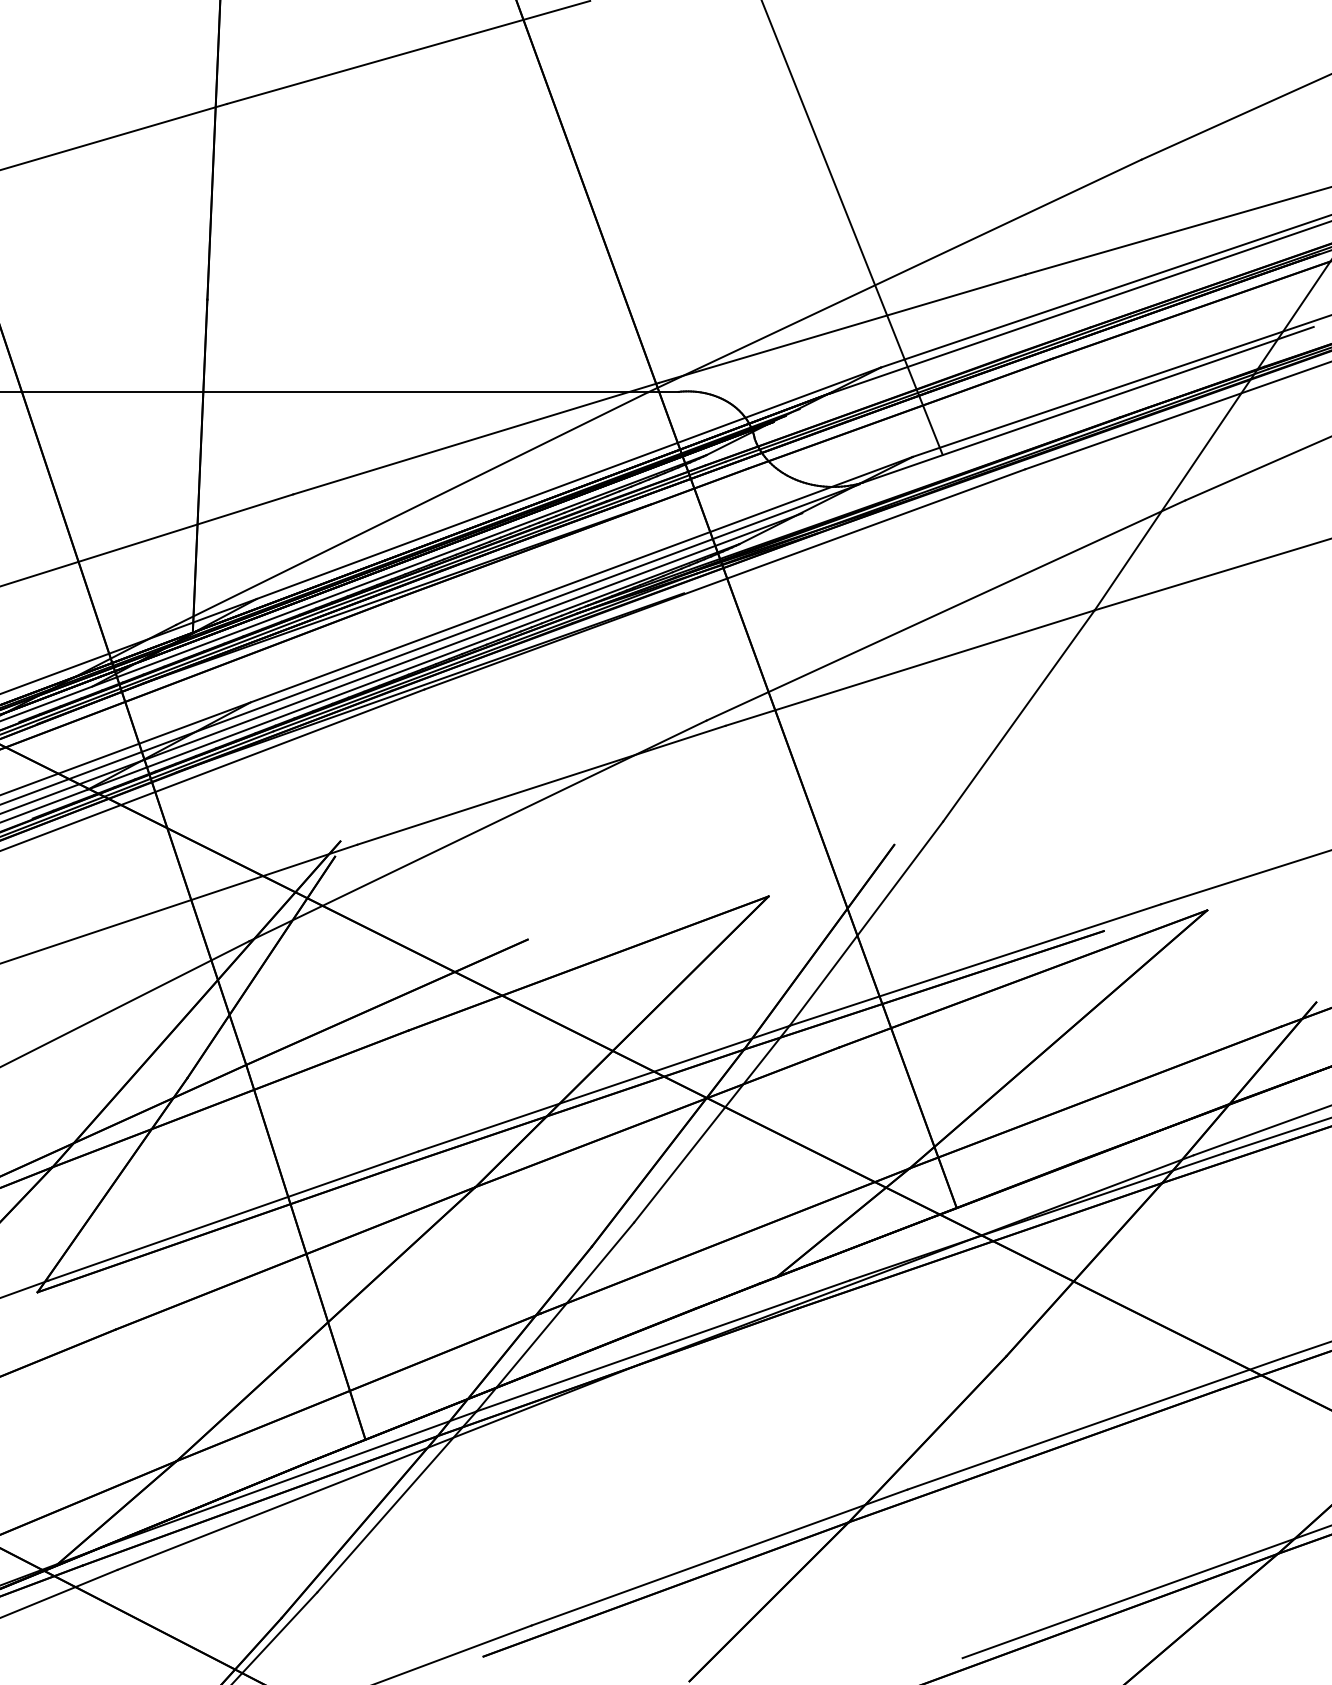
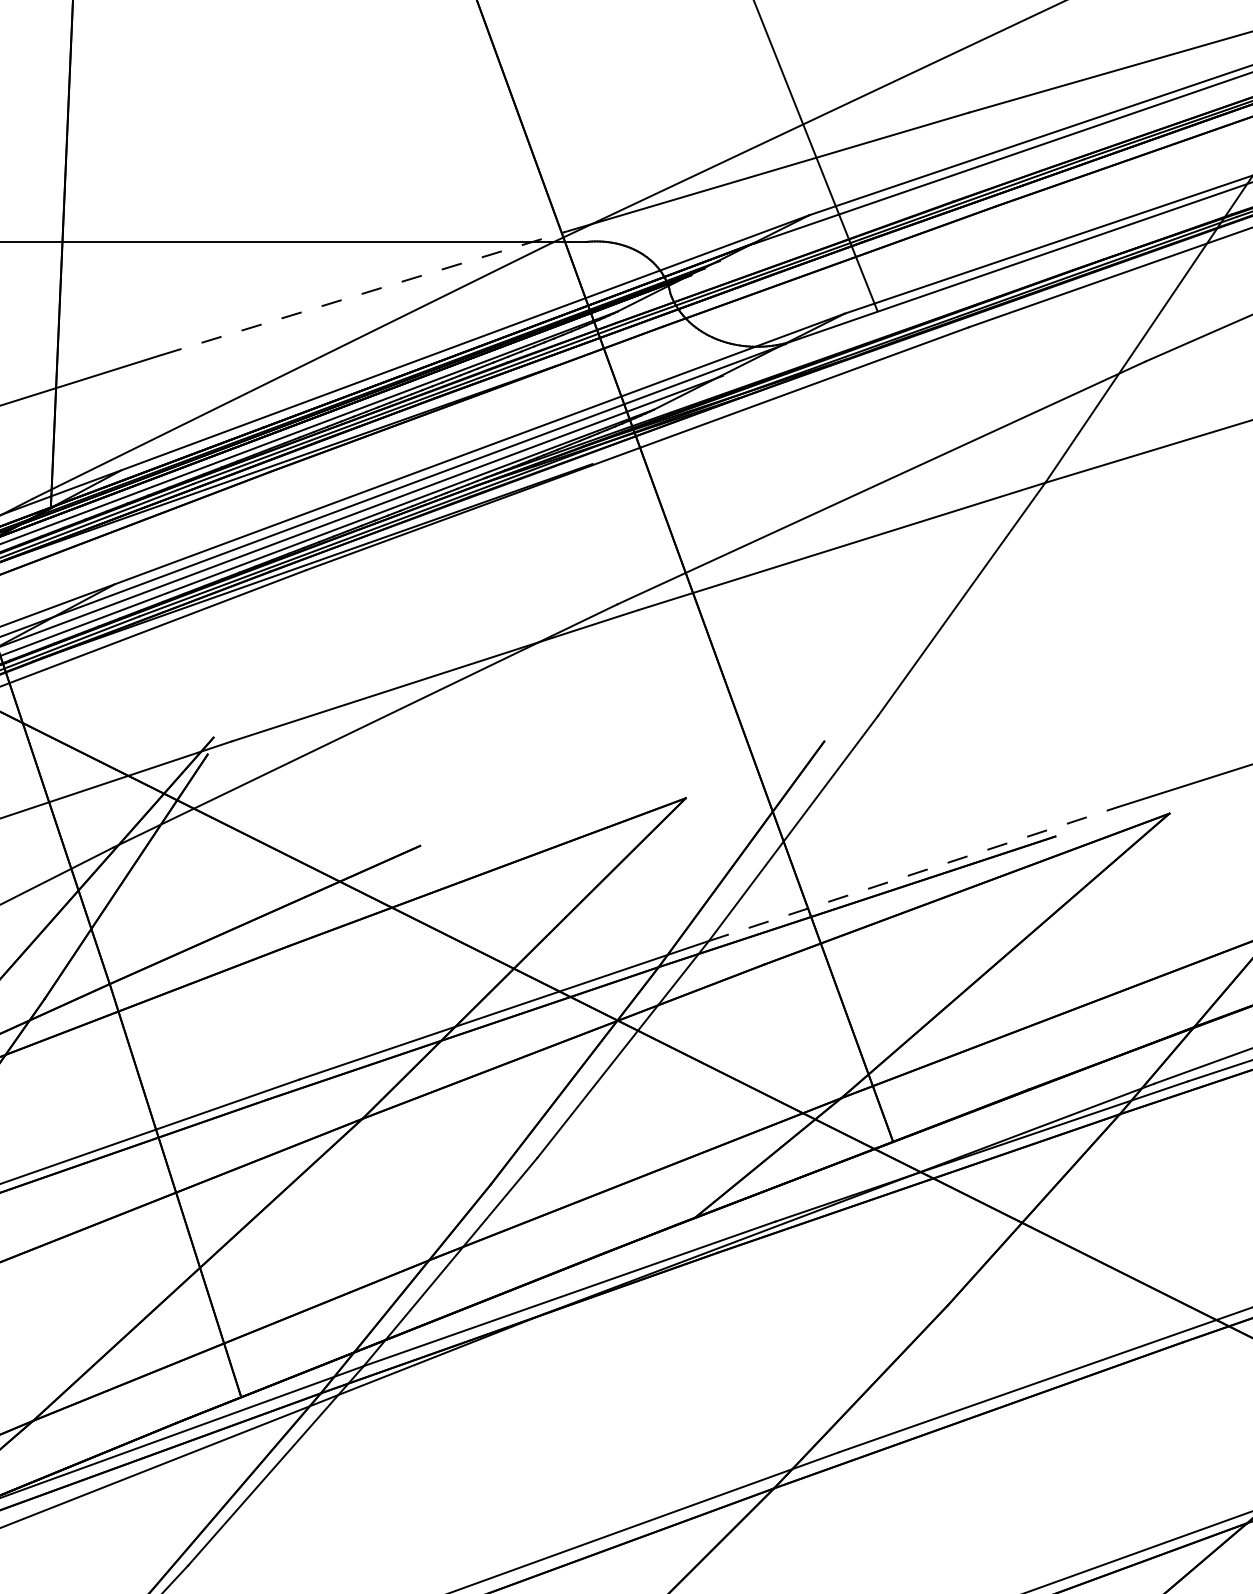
line: (476, 438) -> (363, 293), solid -> dashed
line: (975, 964) -> (913, 873), solid -> dashed

